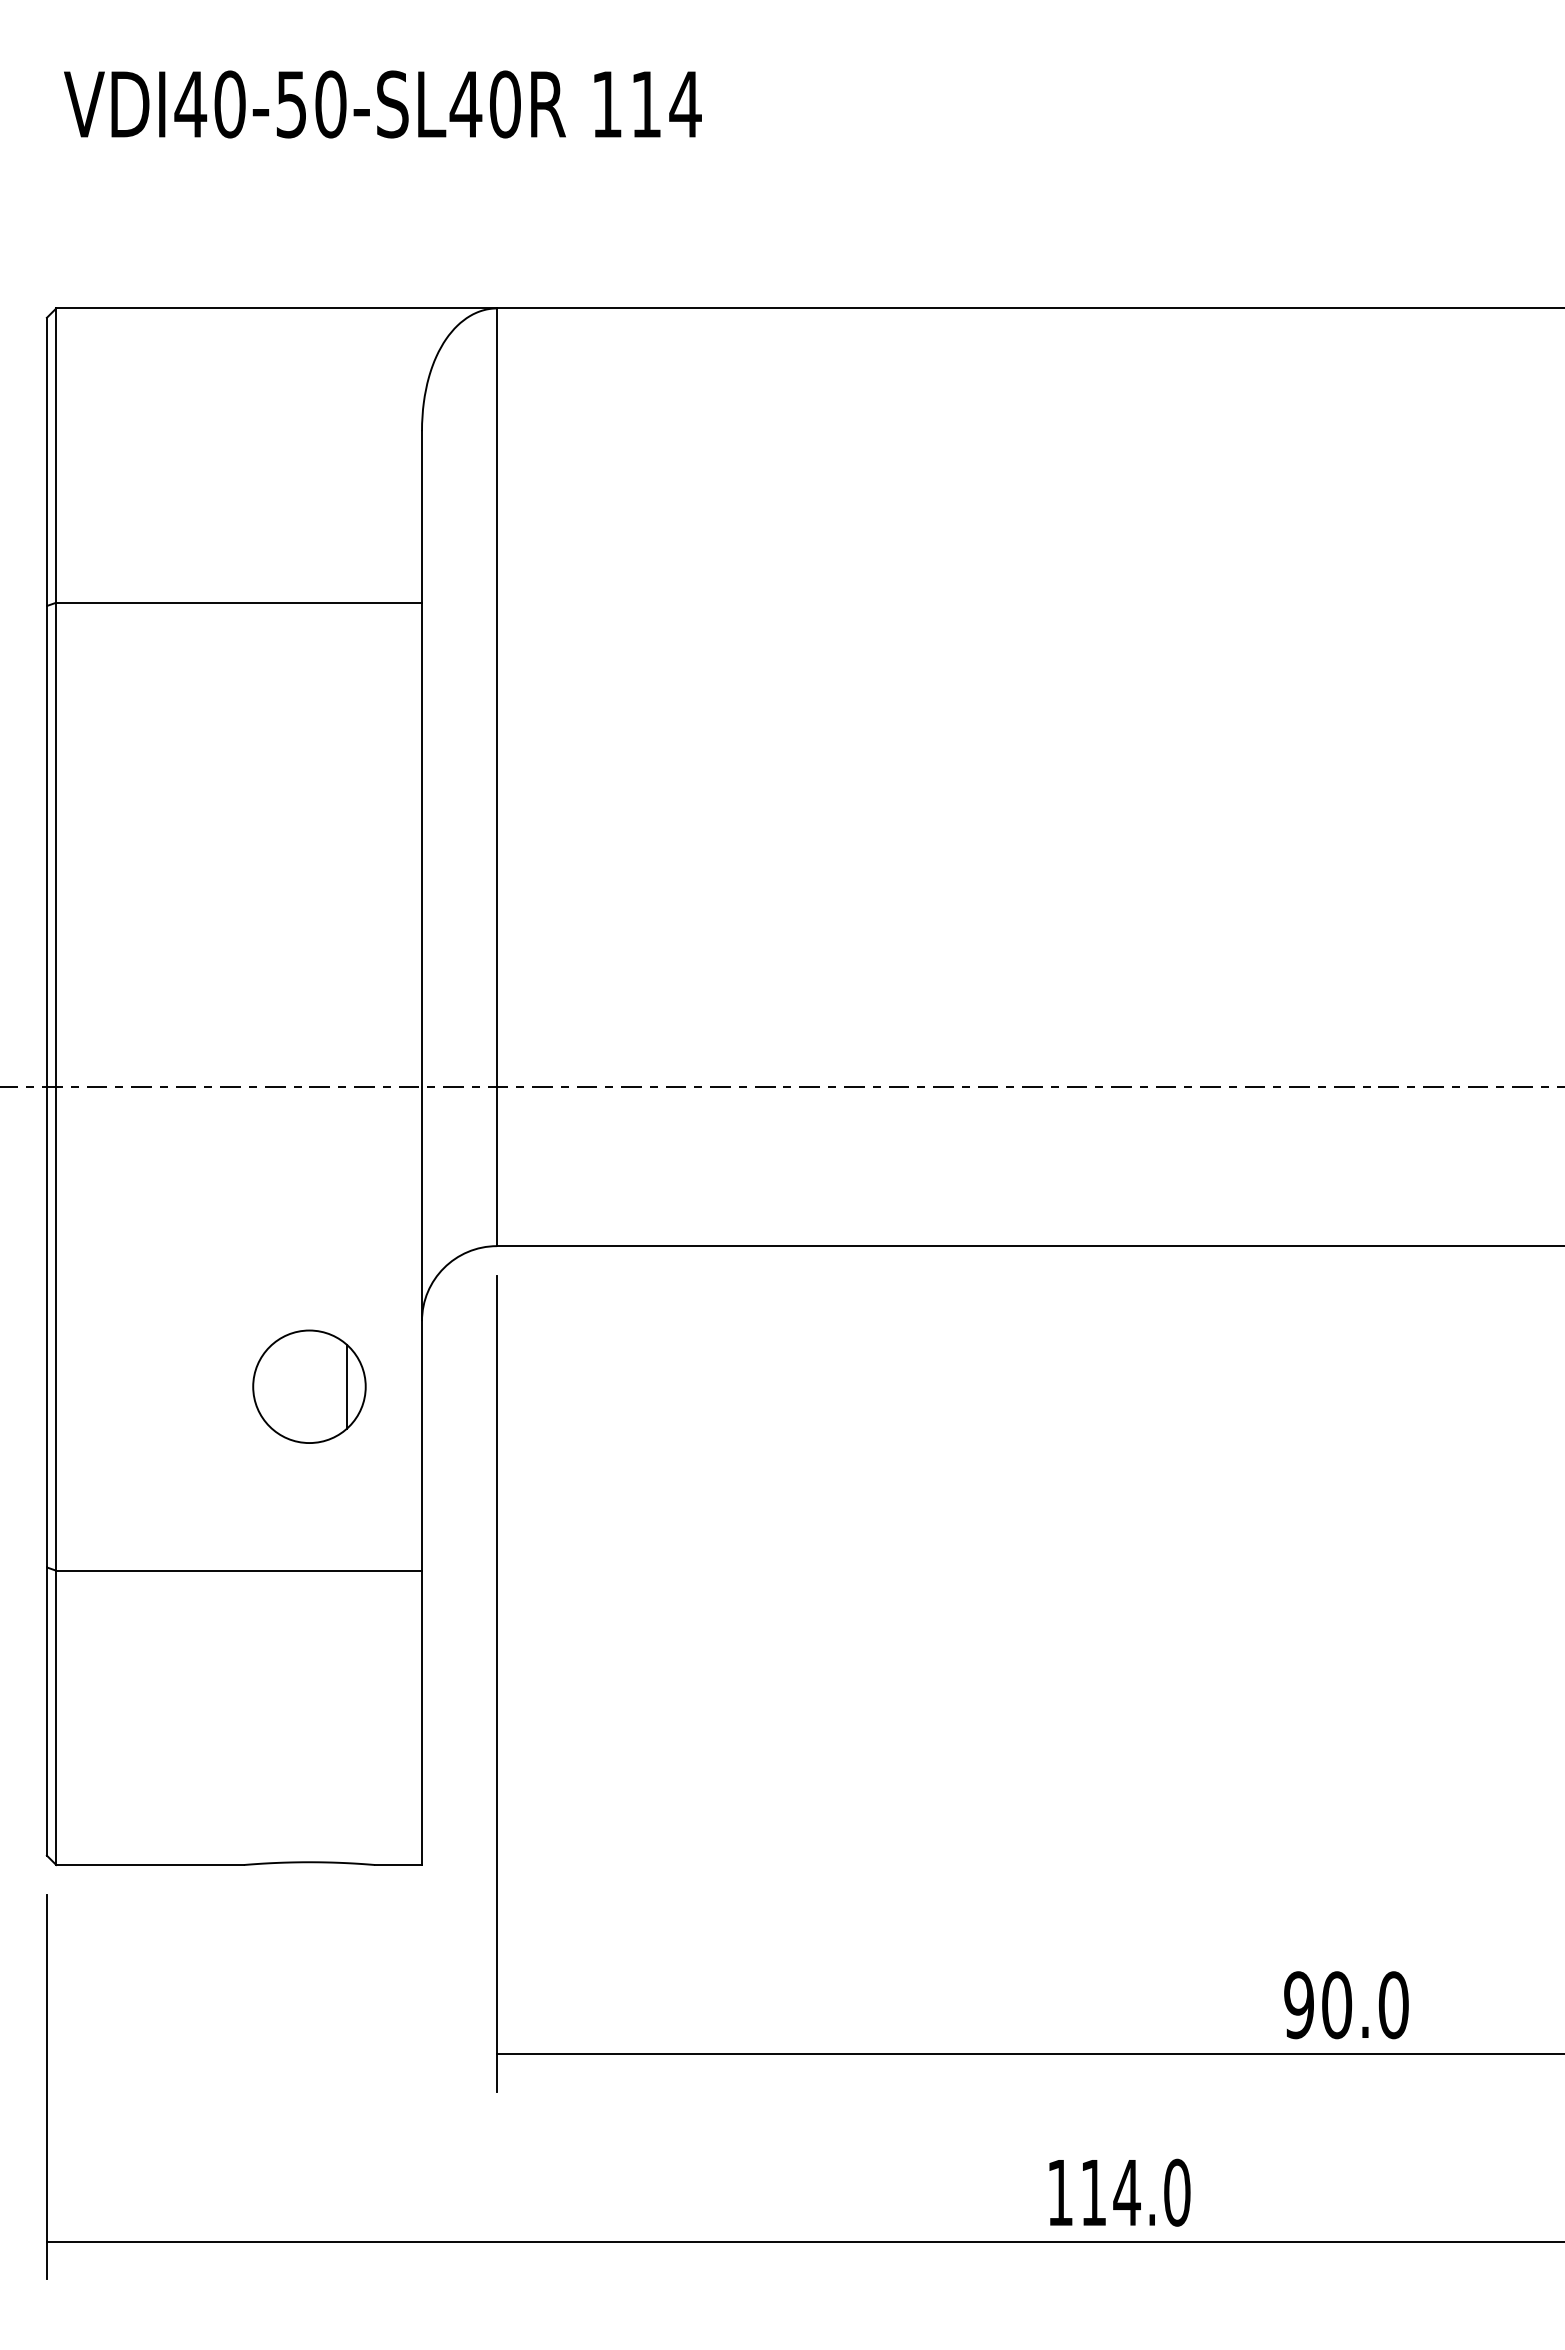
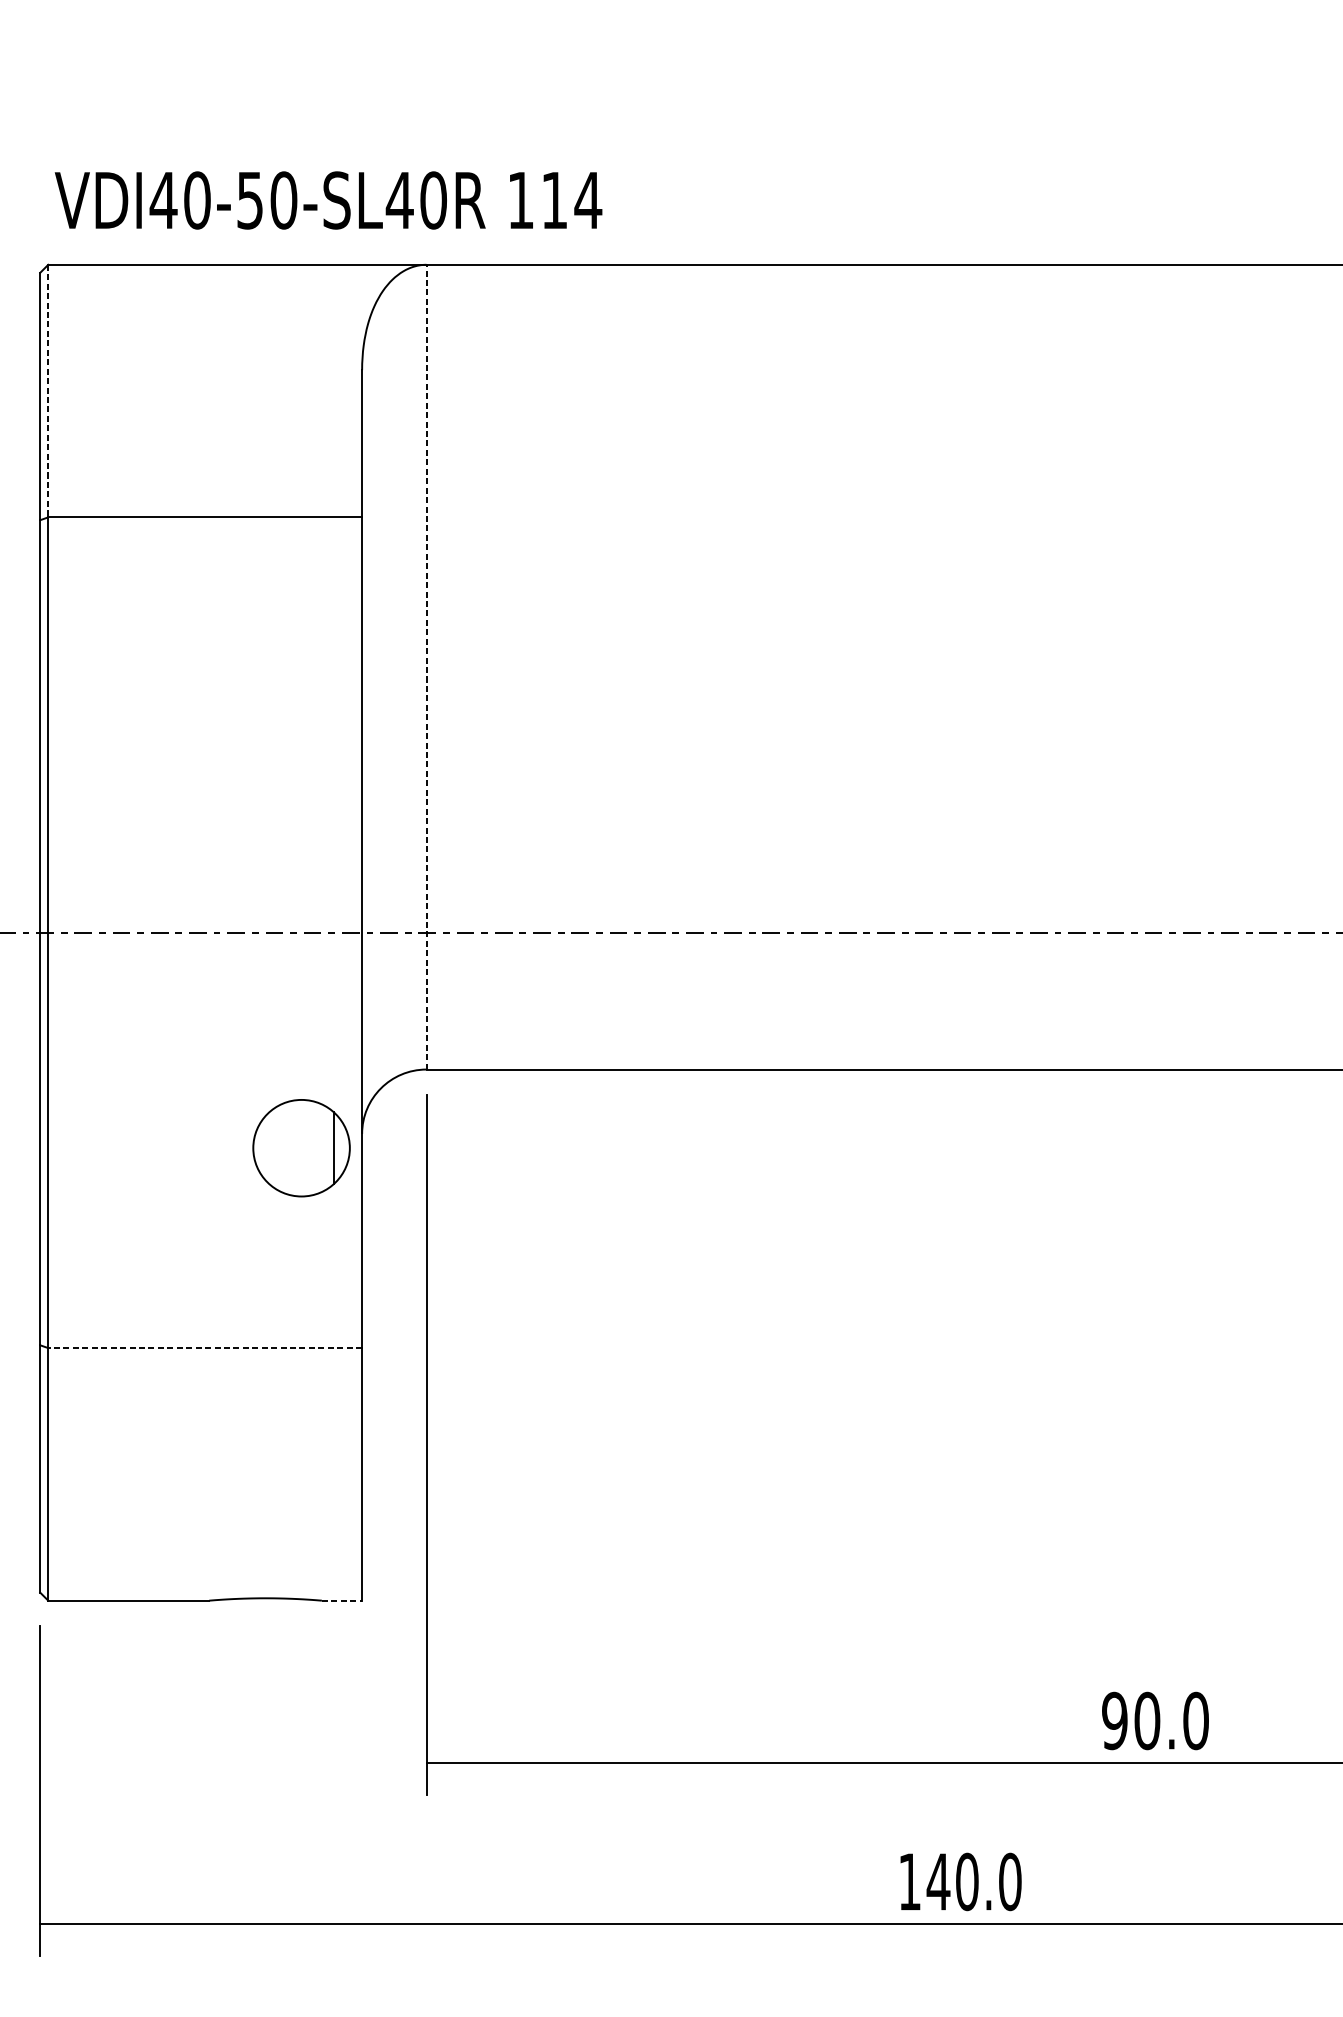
text: (382, 104) -> (328, 200), moved
line: (56, 456) -> (48, 391), solid -> dashed
line: (497, 777) -> (426, 667), solid -> dashed
part: (309, 1386) -> (301, 1147), moved
line: (239, 1570) -> (205, 1347), solid -> dashed
line: (399, 1865) -> (342, 1601), solid -> dashed
text: (1109, 2192) -> (952, 1881), 114.0 -> 140.0

